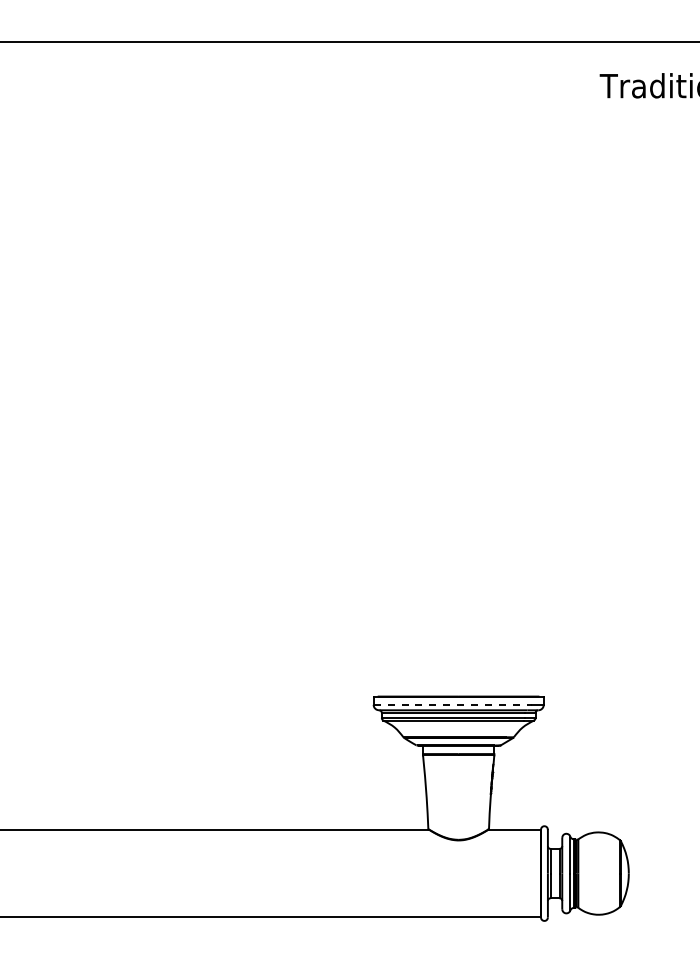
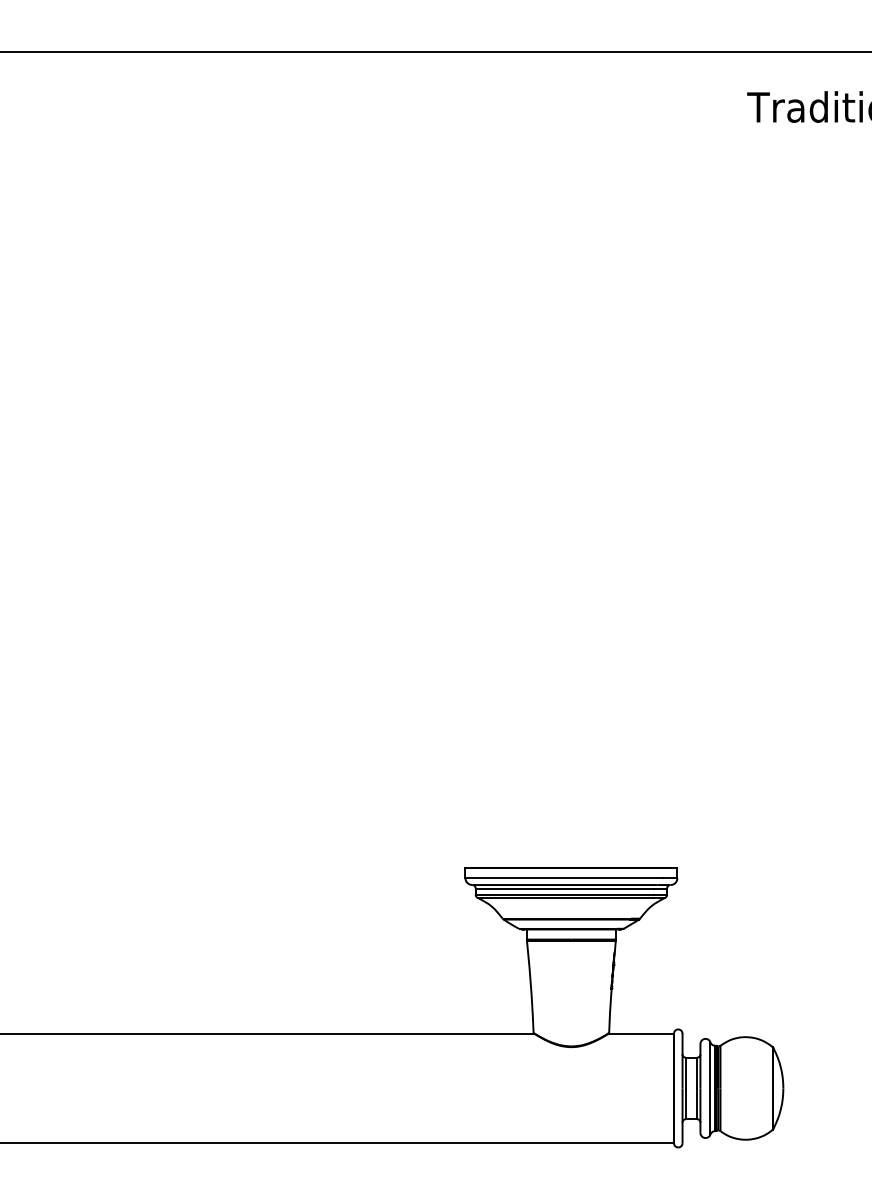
line: (453, 705) -> (564, 878), dashed -> solid

